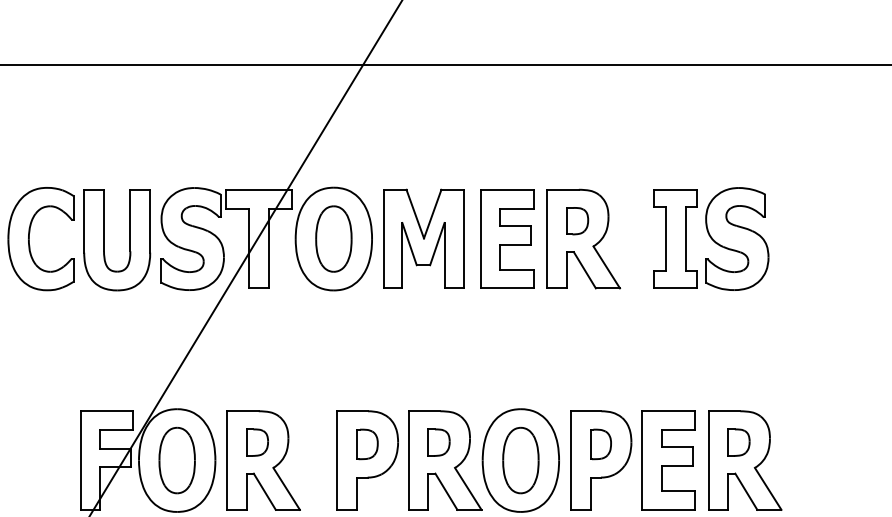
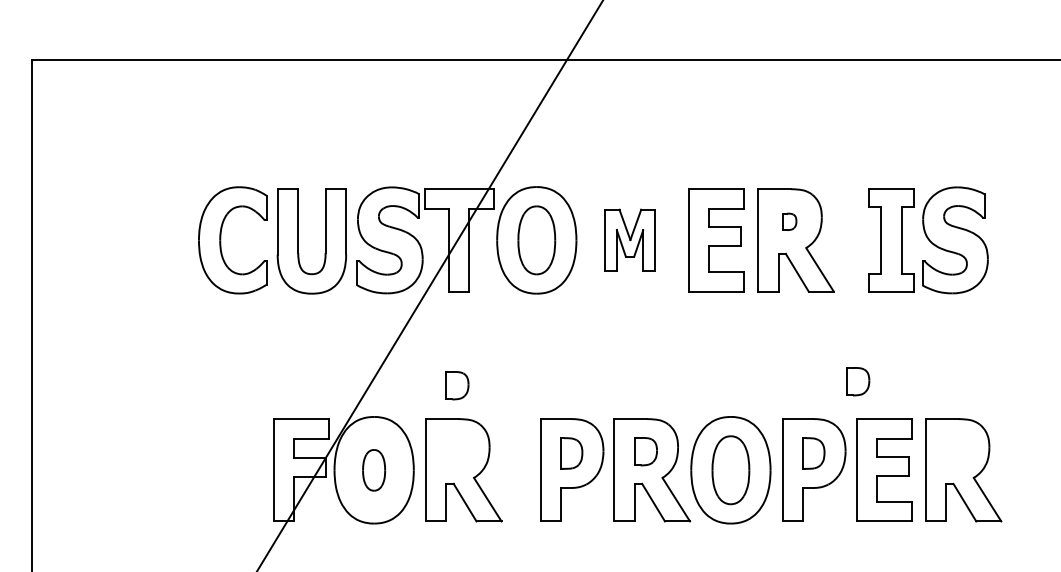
part: (577, 220) -> (789, 221), size x0.6
part: (424, 239) -> (630, 240), size x0.6
part: (257, 442) -> (457, 385), moved
part: (739, 442) -> (858, 381), moved
part: (176, 460) -> (373, 470), size x0.6

